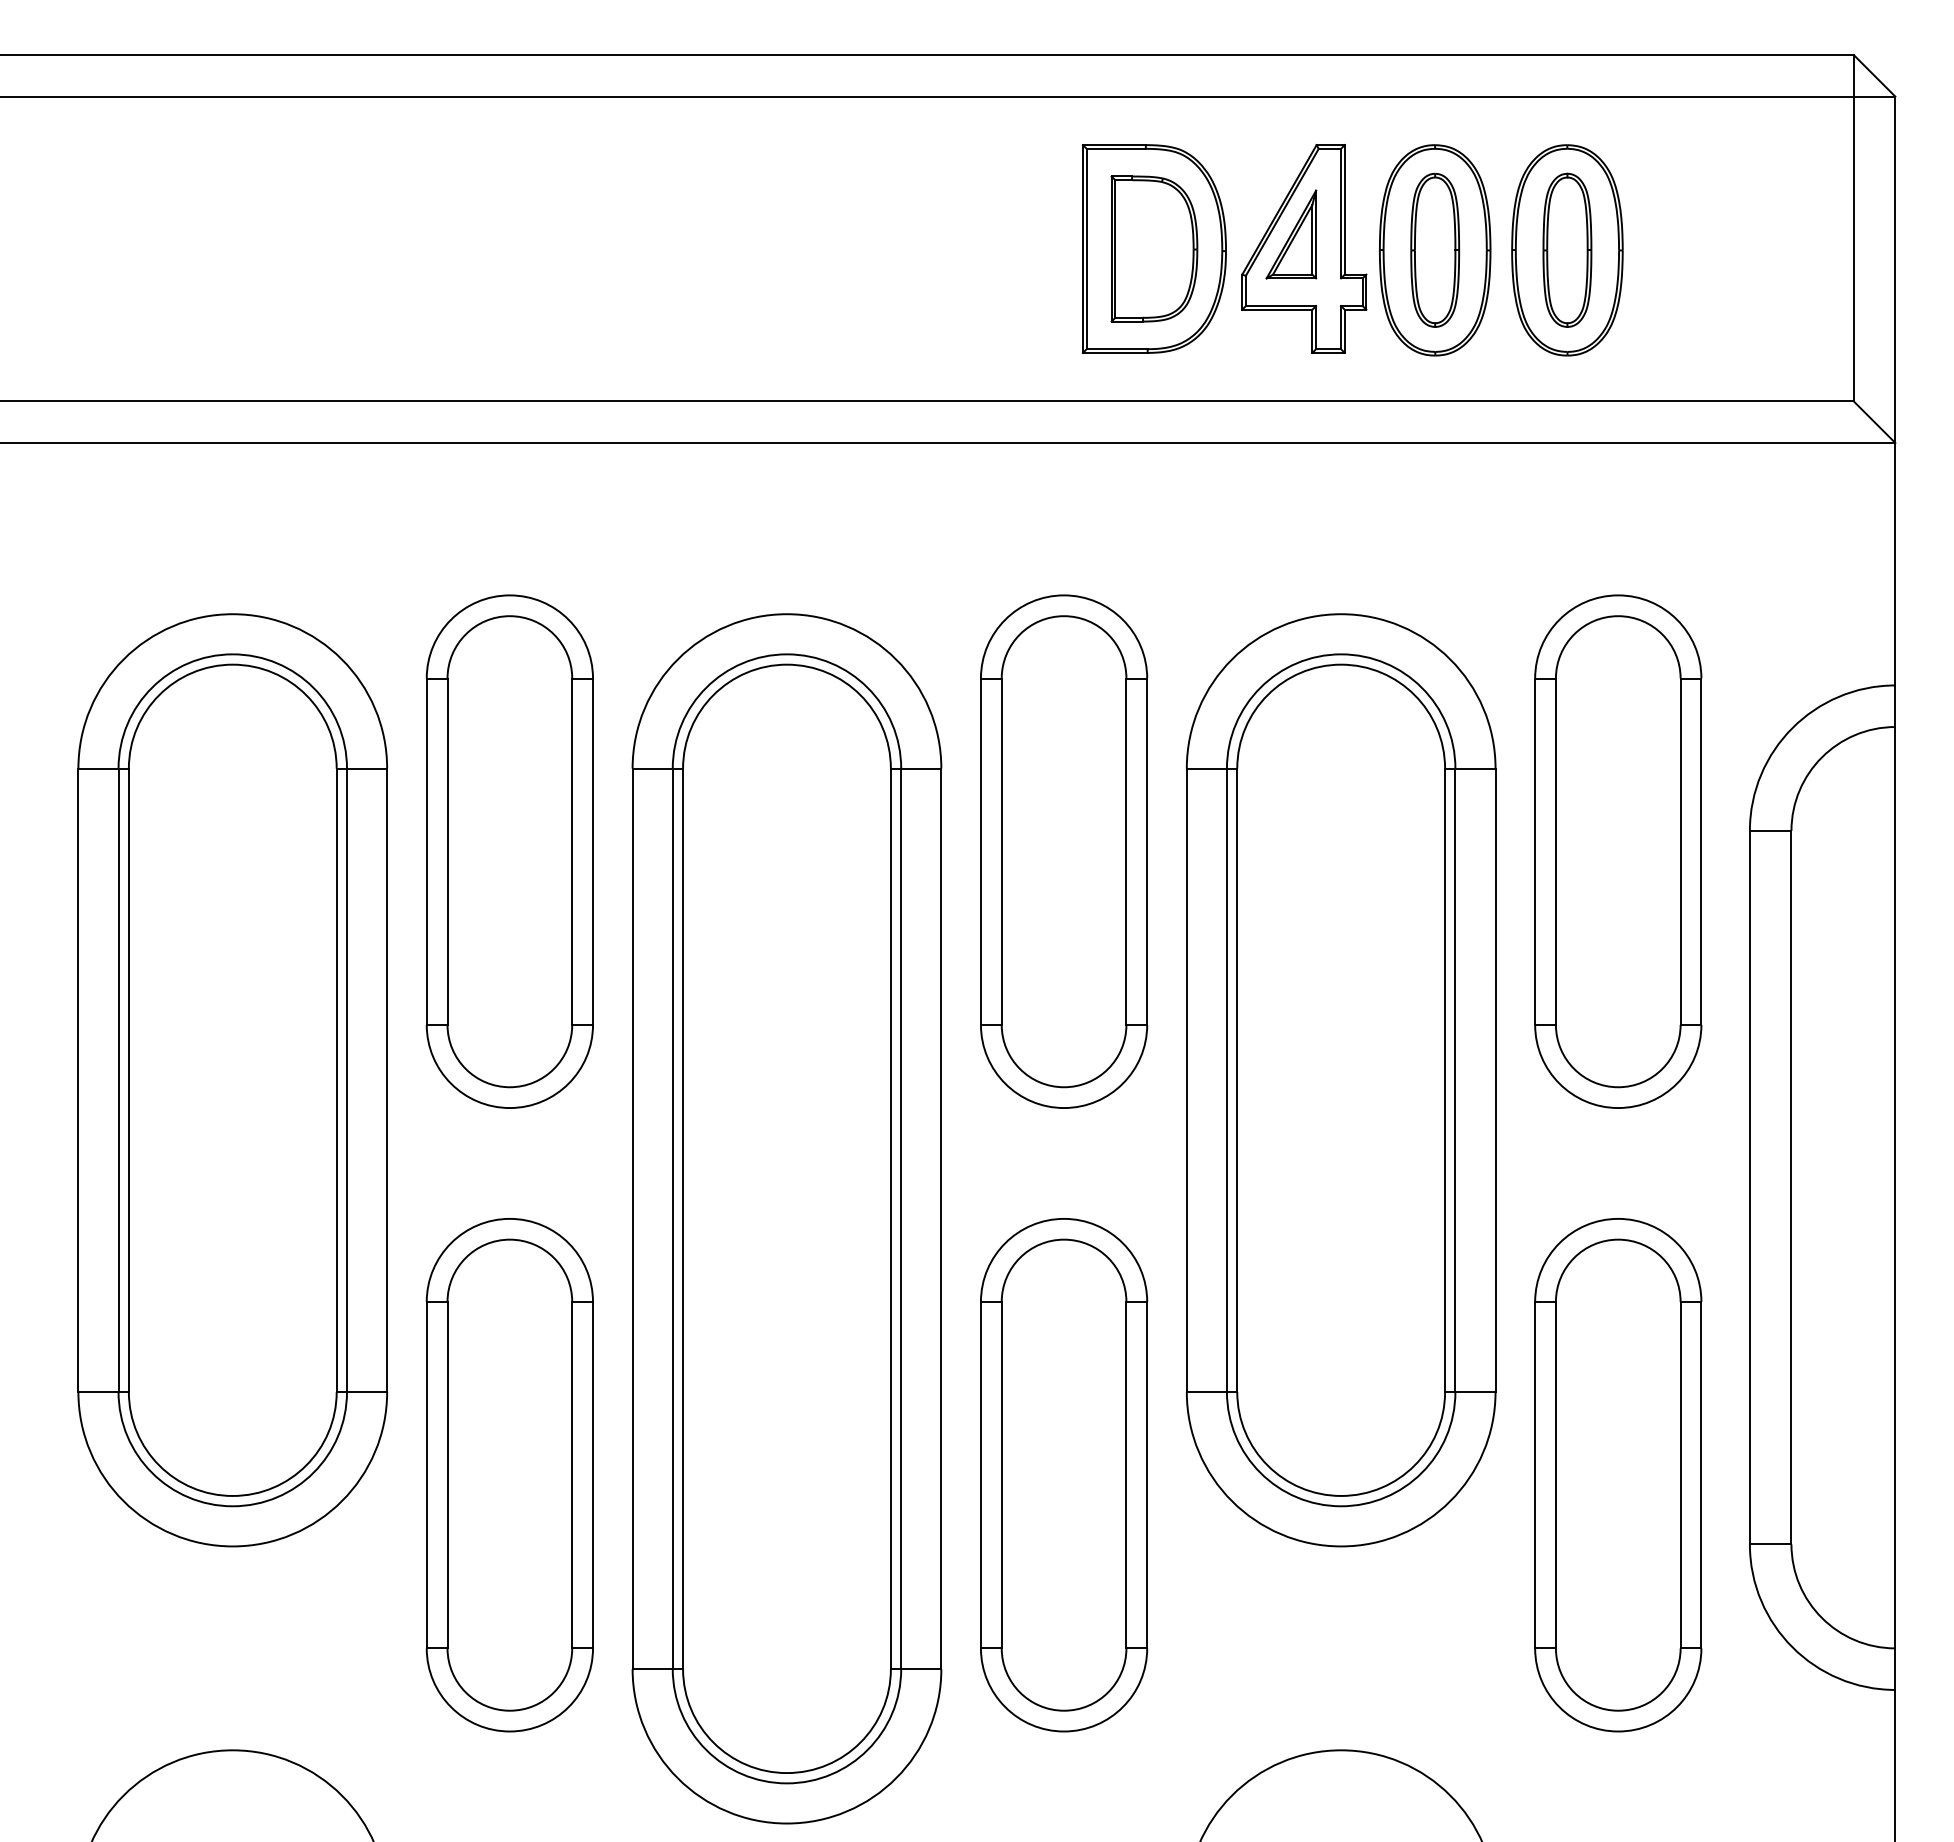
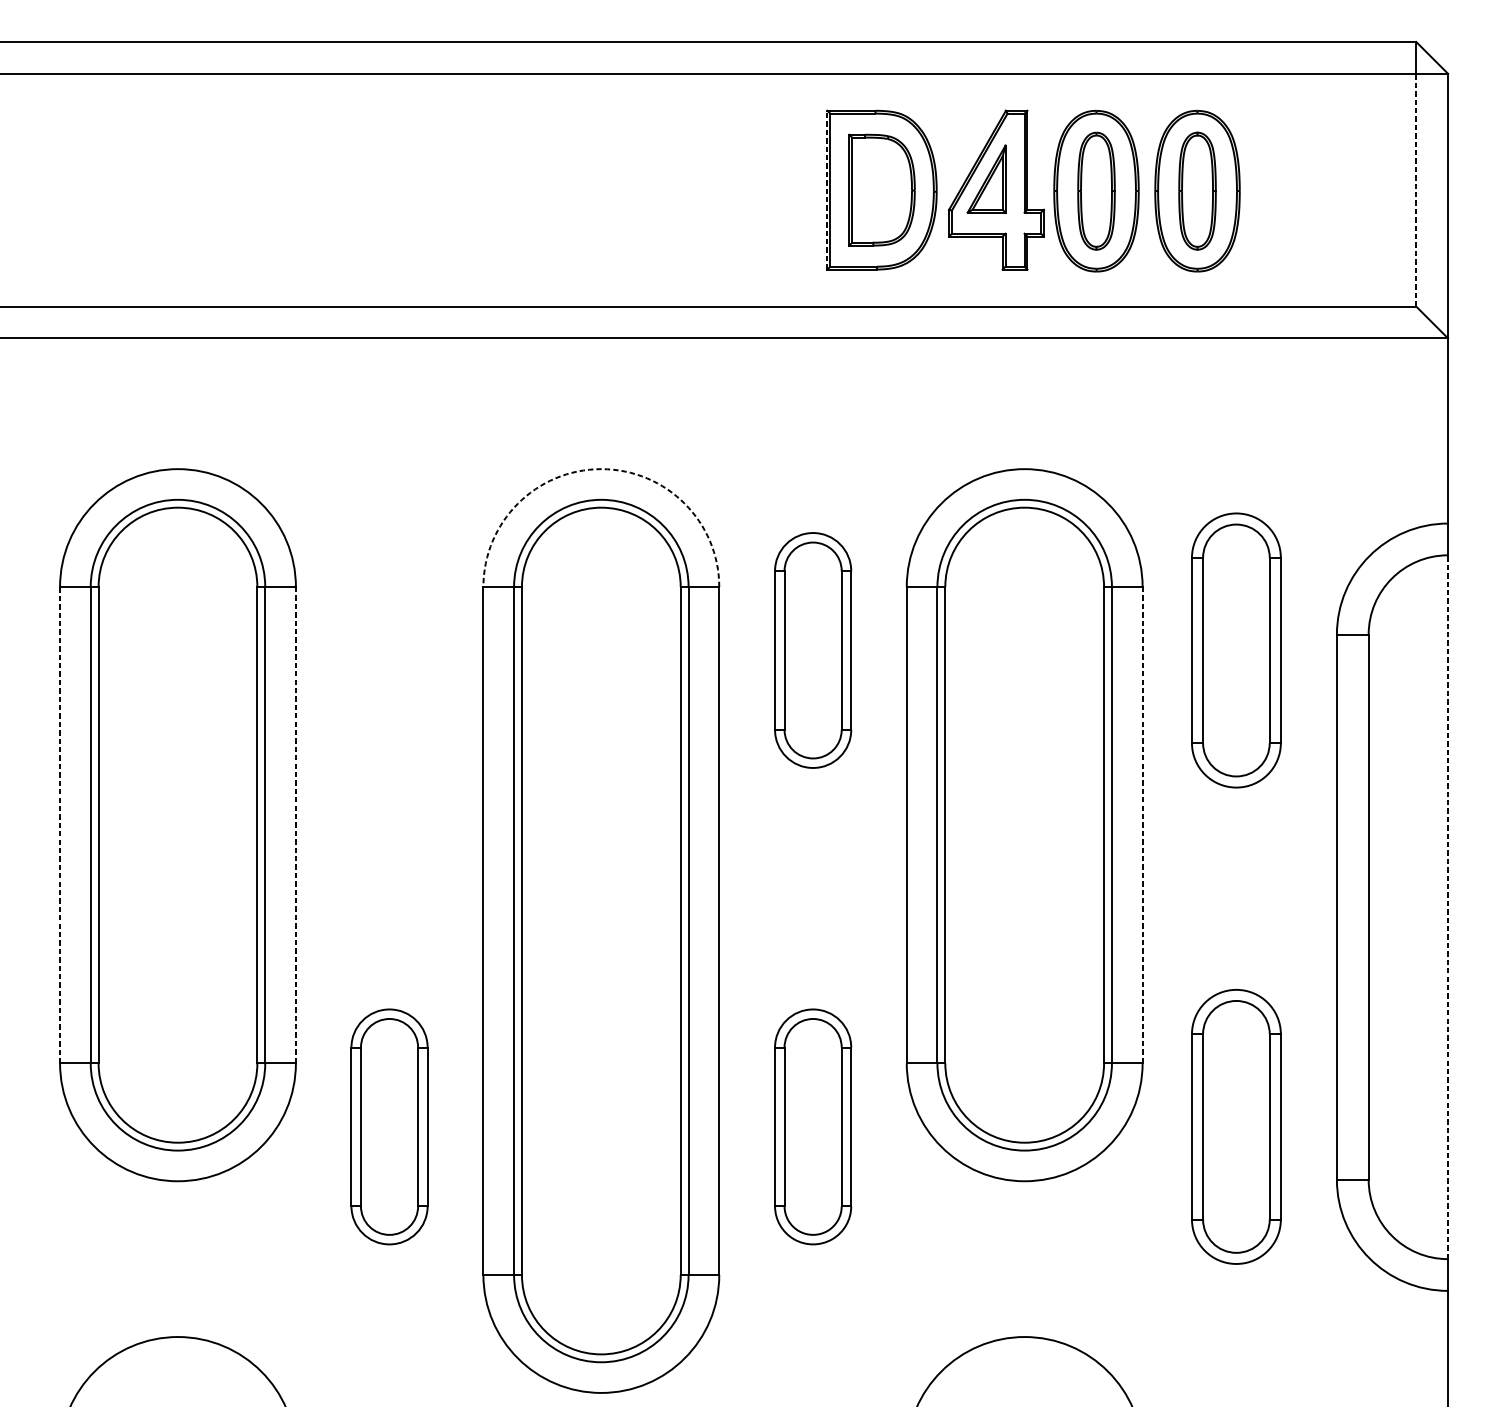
line: (1853, 248) -> (1416, 189), solid -> dashed
line: (1082, 249) -> (827, 190), solid -> dashed
arc: (786, 614) -> (600, 469), solid -> dashed
part: (509, 851) -> (389, 650), removed
part: (1064, 851) -> (813, 650), size x0.6
part: (1618, 851) -> (1236, 650), size x0.7
line: (78, 1080) -> (60, 825), solid -> dashed
line: (387, 1080) -> (296, 825), solid -> dashed
line: (1495, 1080) -> (1142, 825), solid -> dashed
line: (1895, 1187) -> (1448, 907), solid -> dashed
part: (509, 1475) -> (389, 1127), size x0.6
part: (1064, 1475) -> (813, 1127), size x0.6
part: (1618, 1475) -> (1236, 1127), size x0.7

